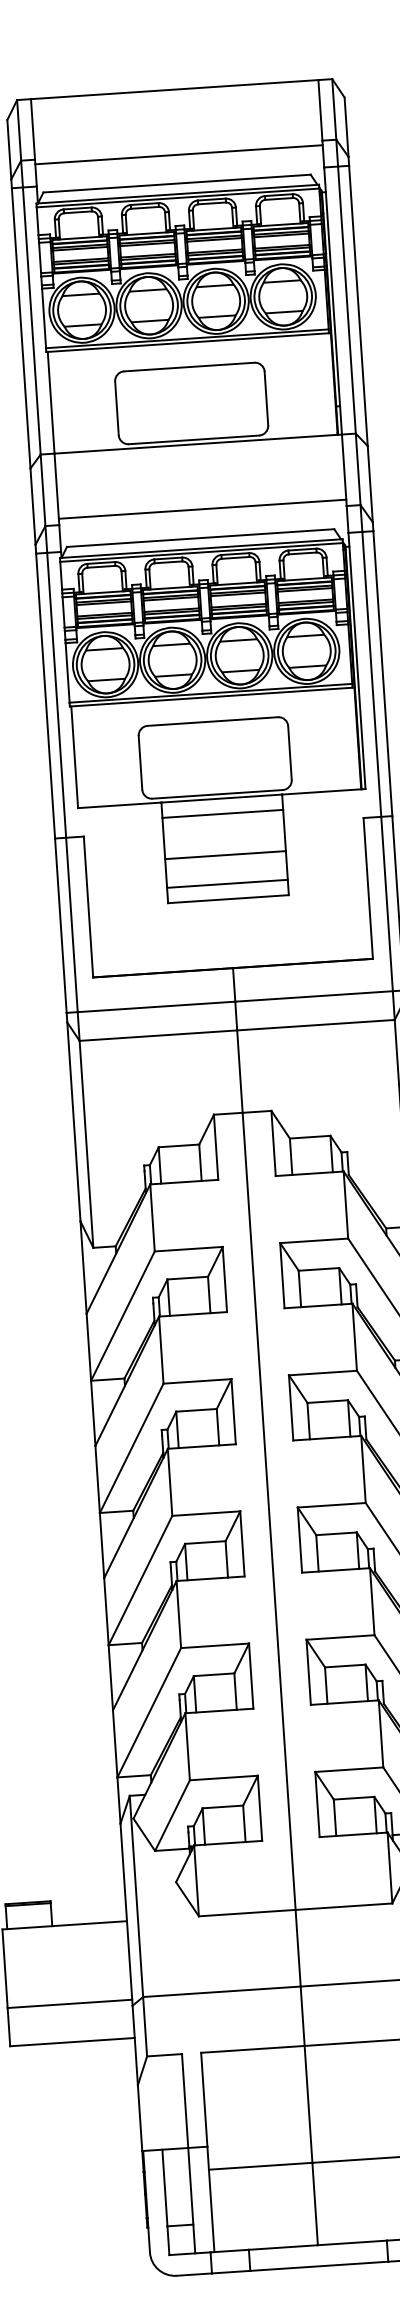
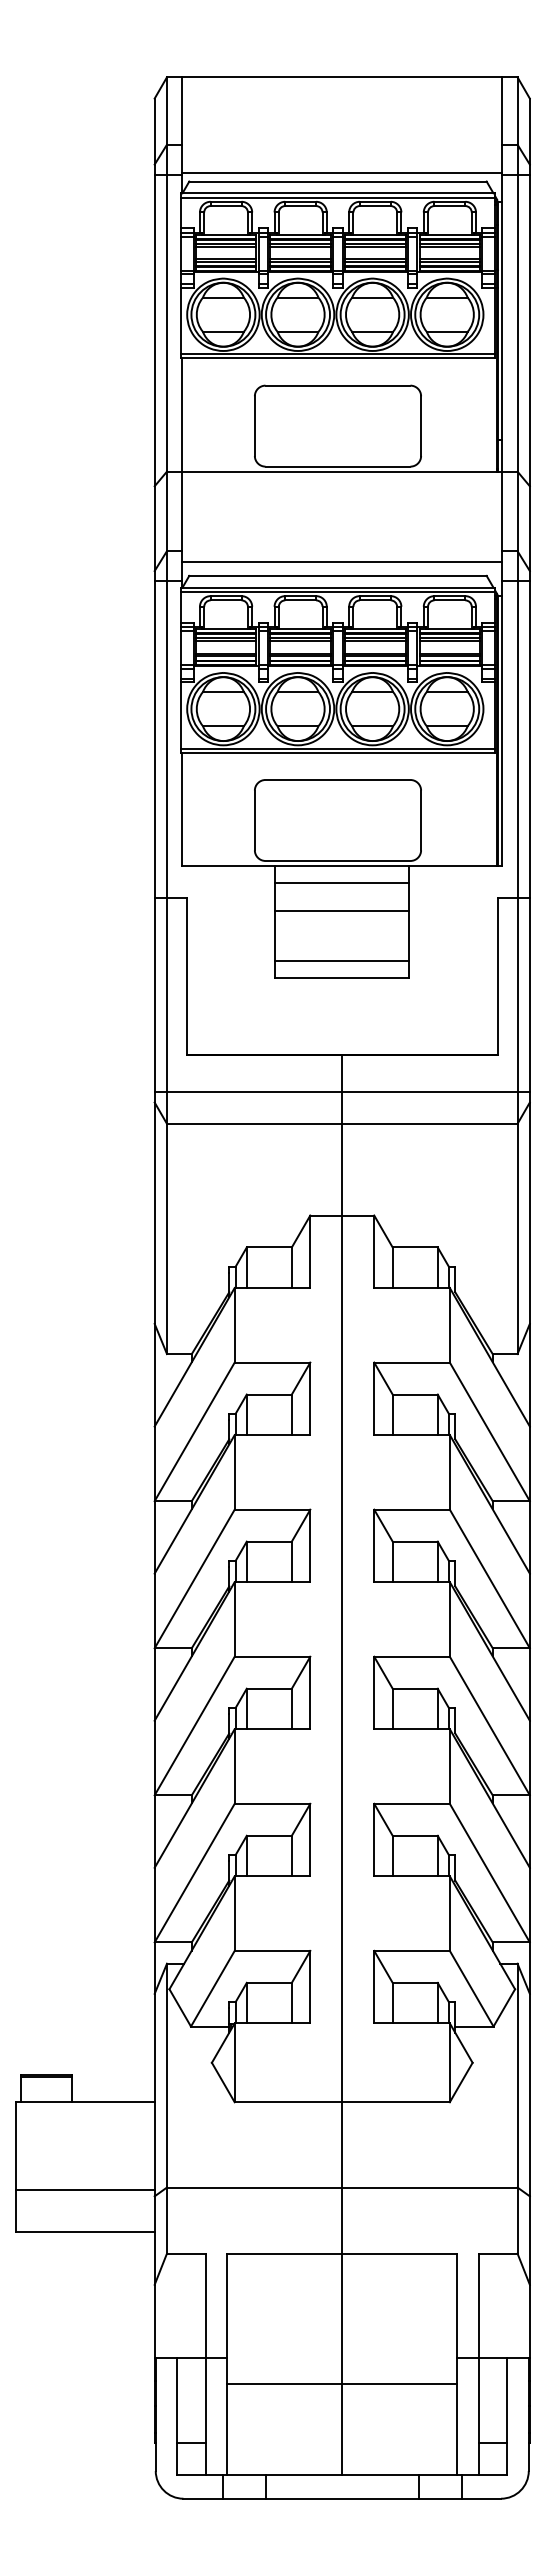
line: (179, 154) -> (342, 172), moved
line: (202, 509) -> (342, 562), moved
line: (225, 854) -> (342, 910), moved

